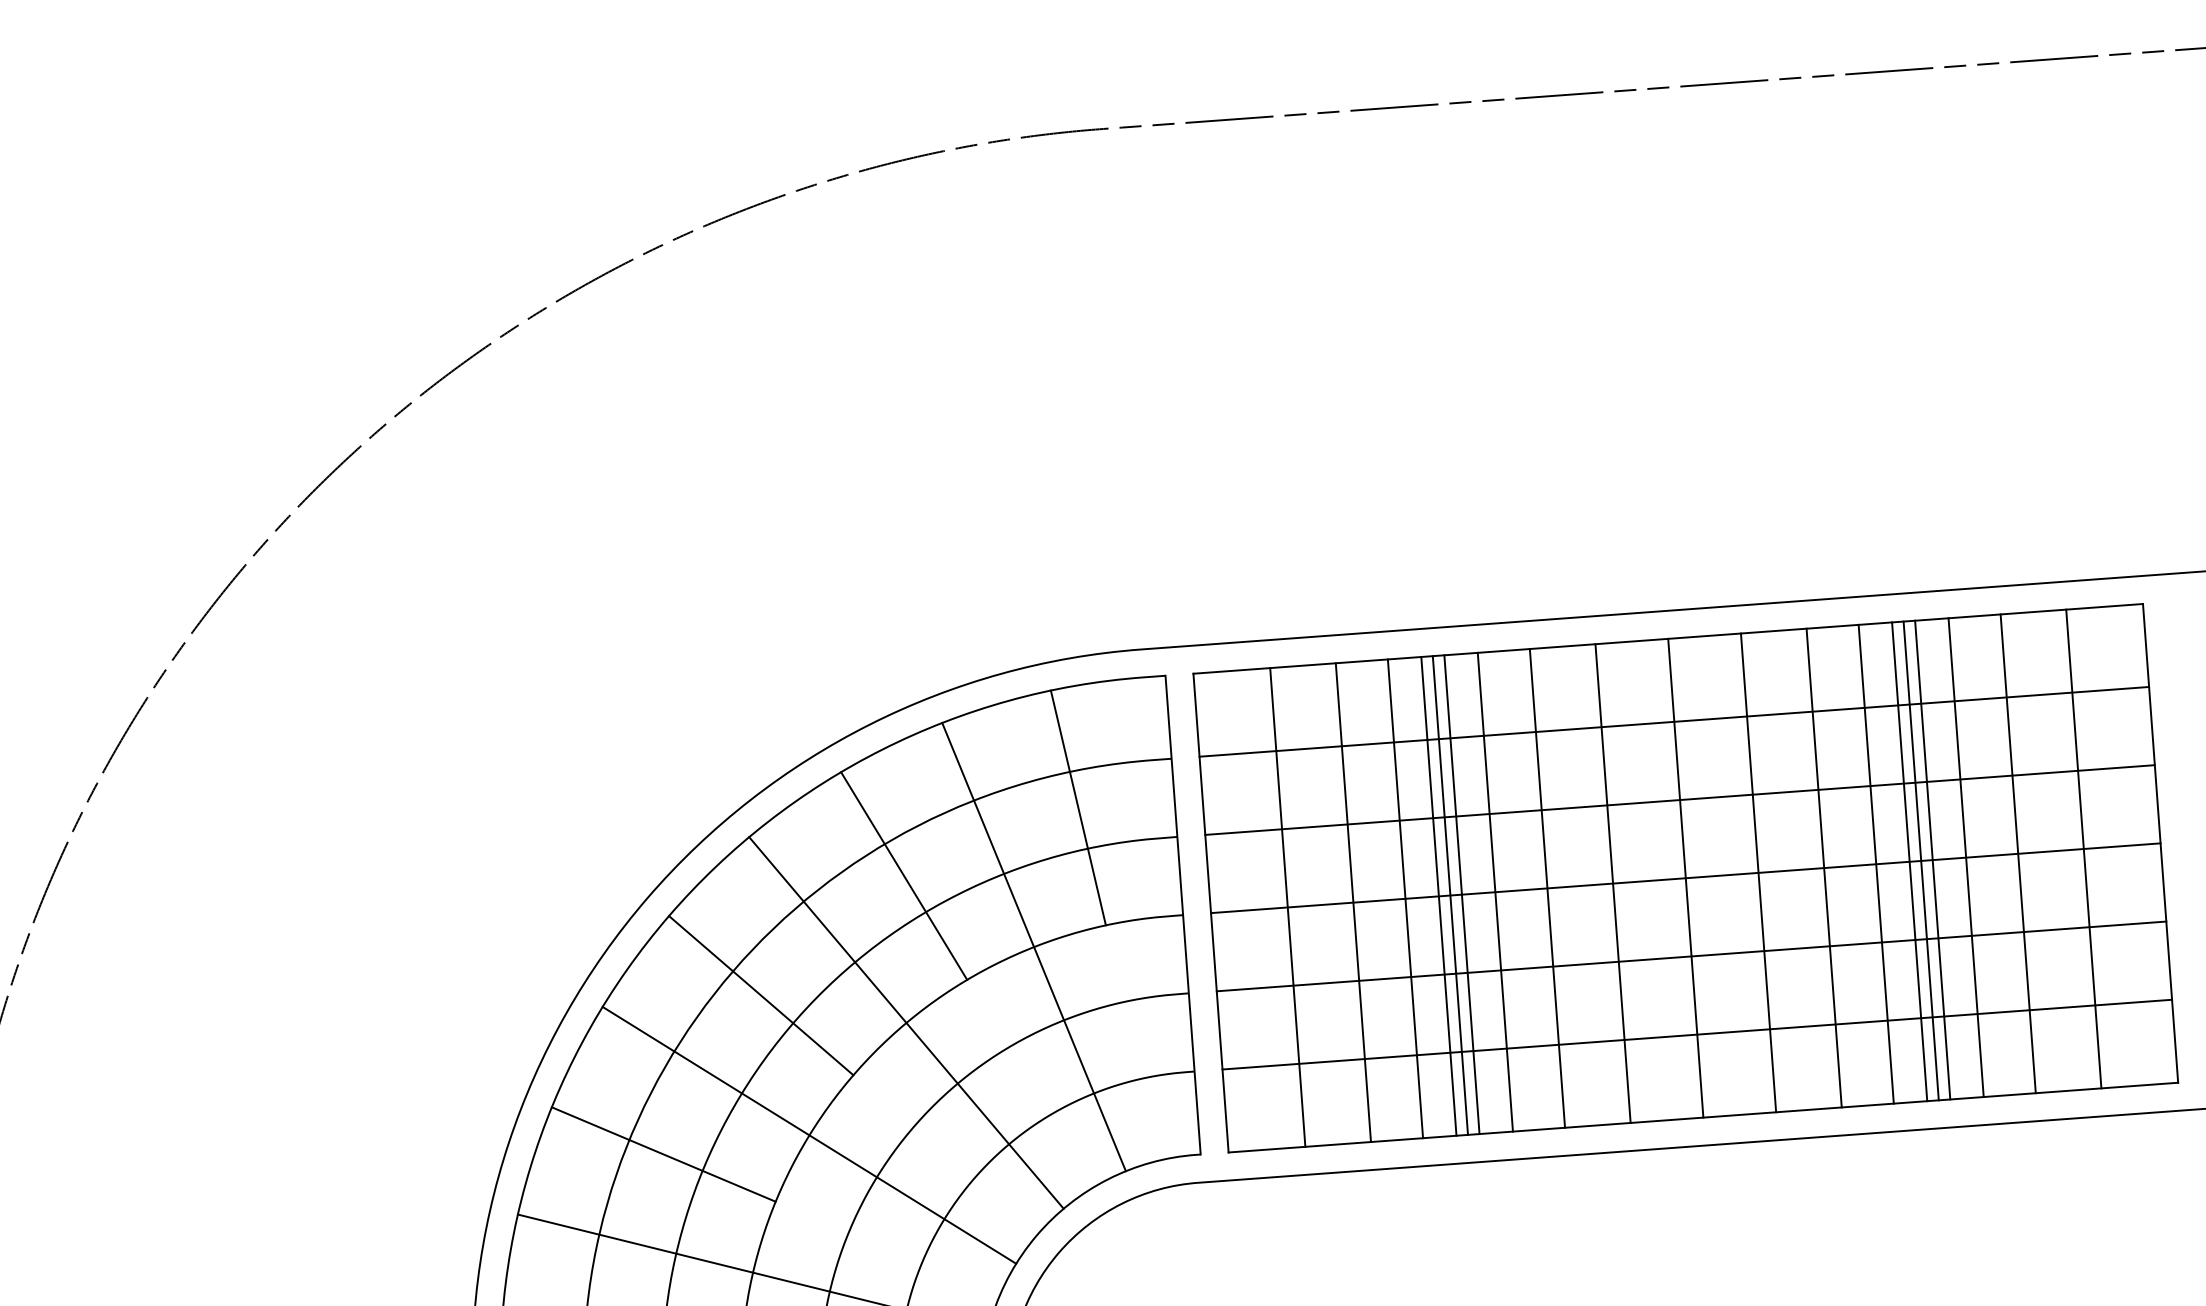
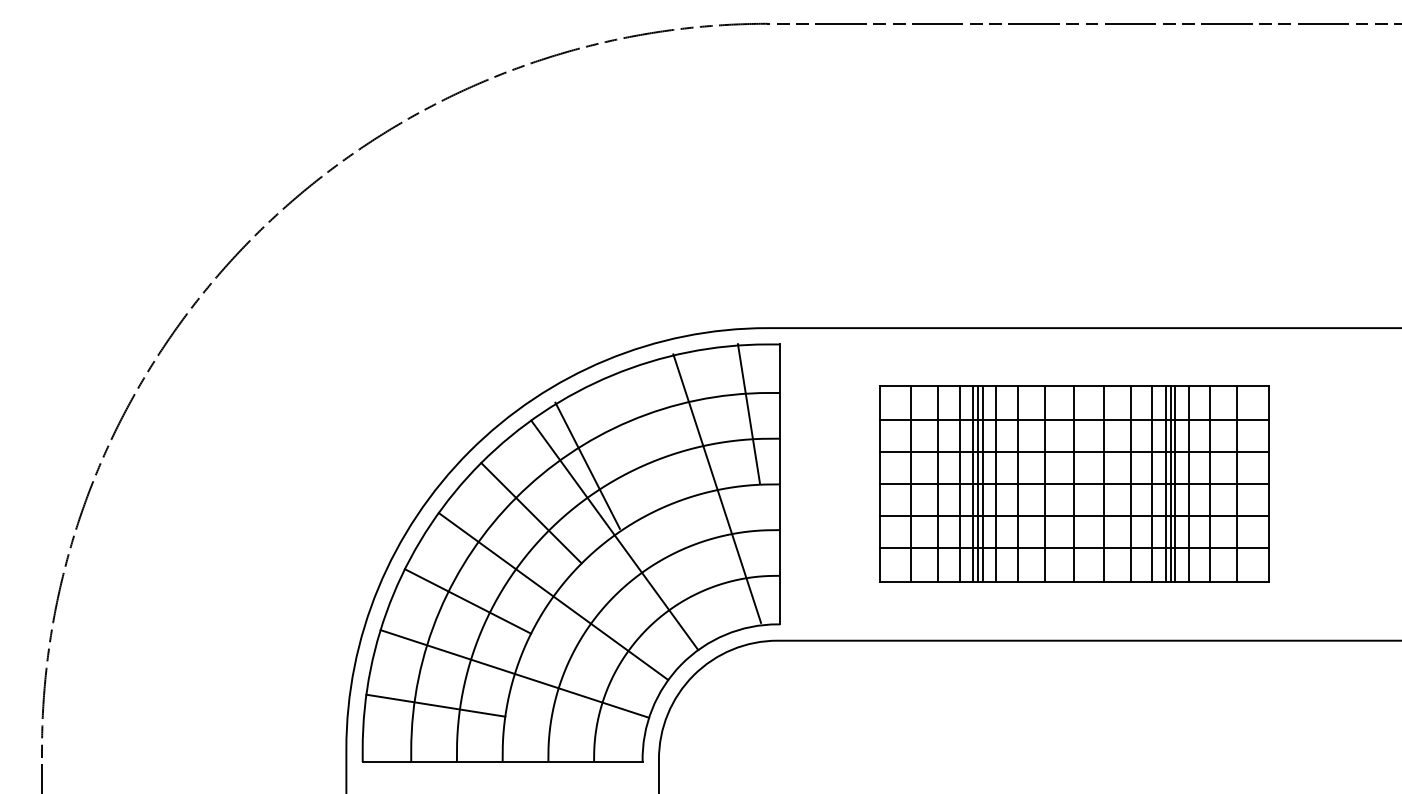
line: (1077, 807) -> (748, 413), moved
line: (903, 875) -> (587, 465), moved
part: (1686, 876) -> (1074, 483), size x0.7
line: (1034, 946) -> (717, 488), moved

